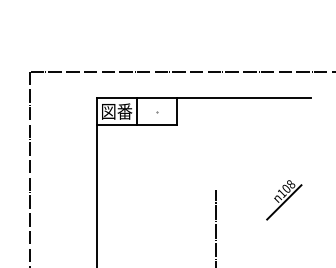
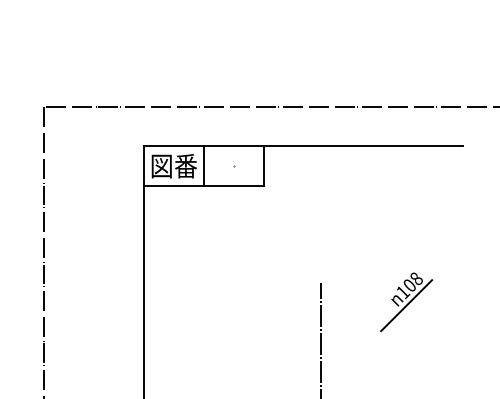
part: (284, 200) -> (406, 302), moved

